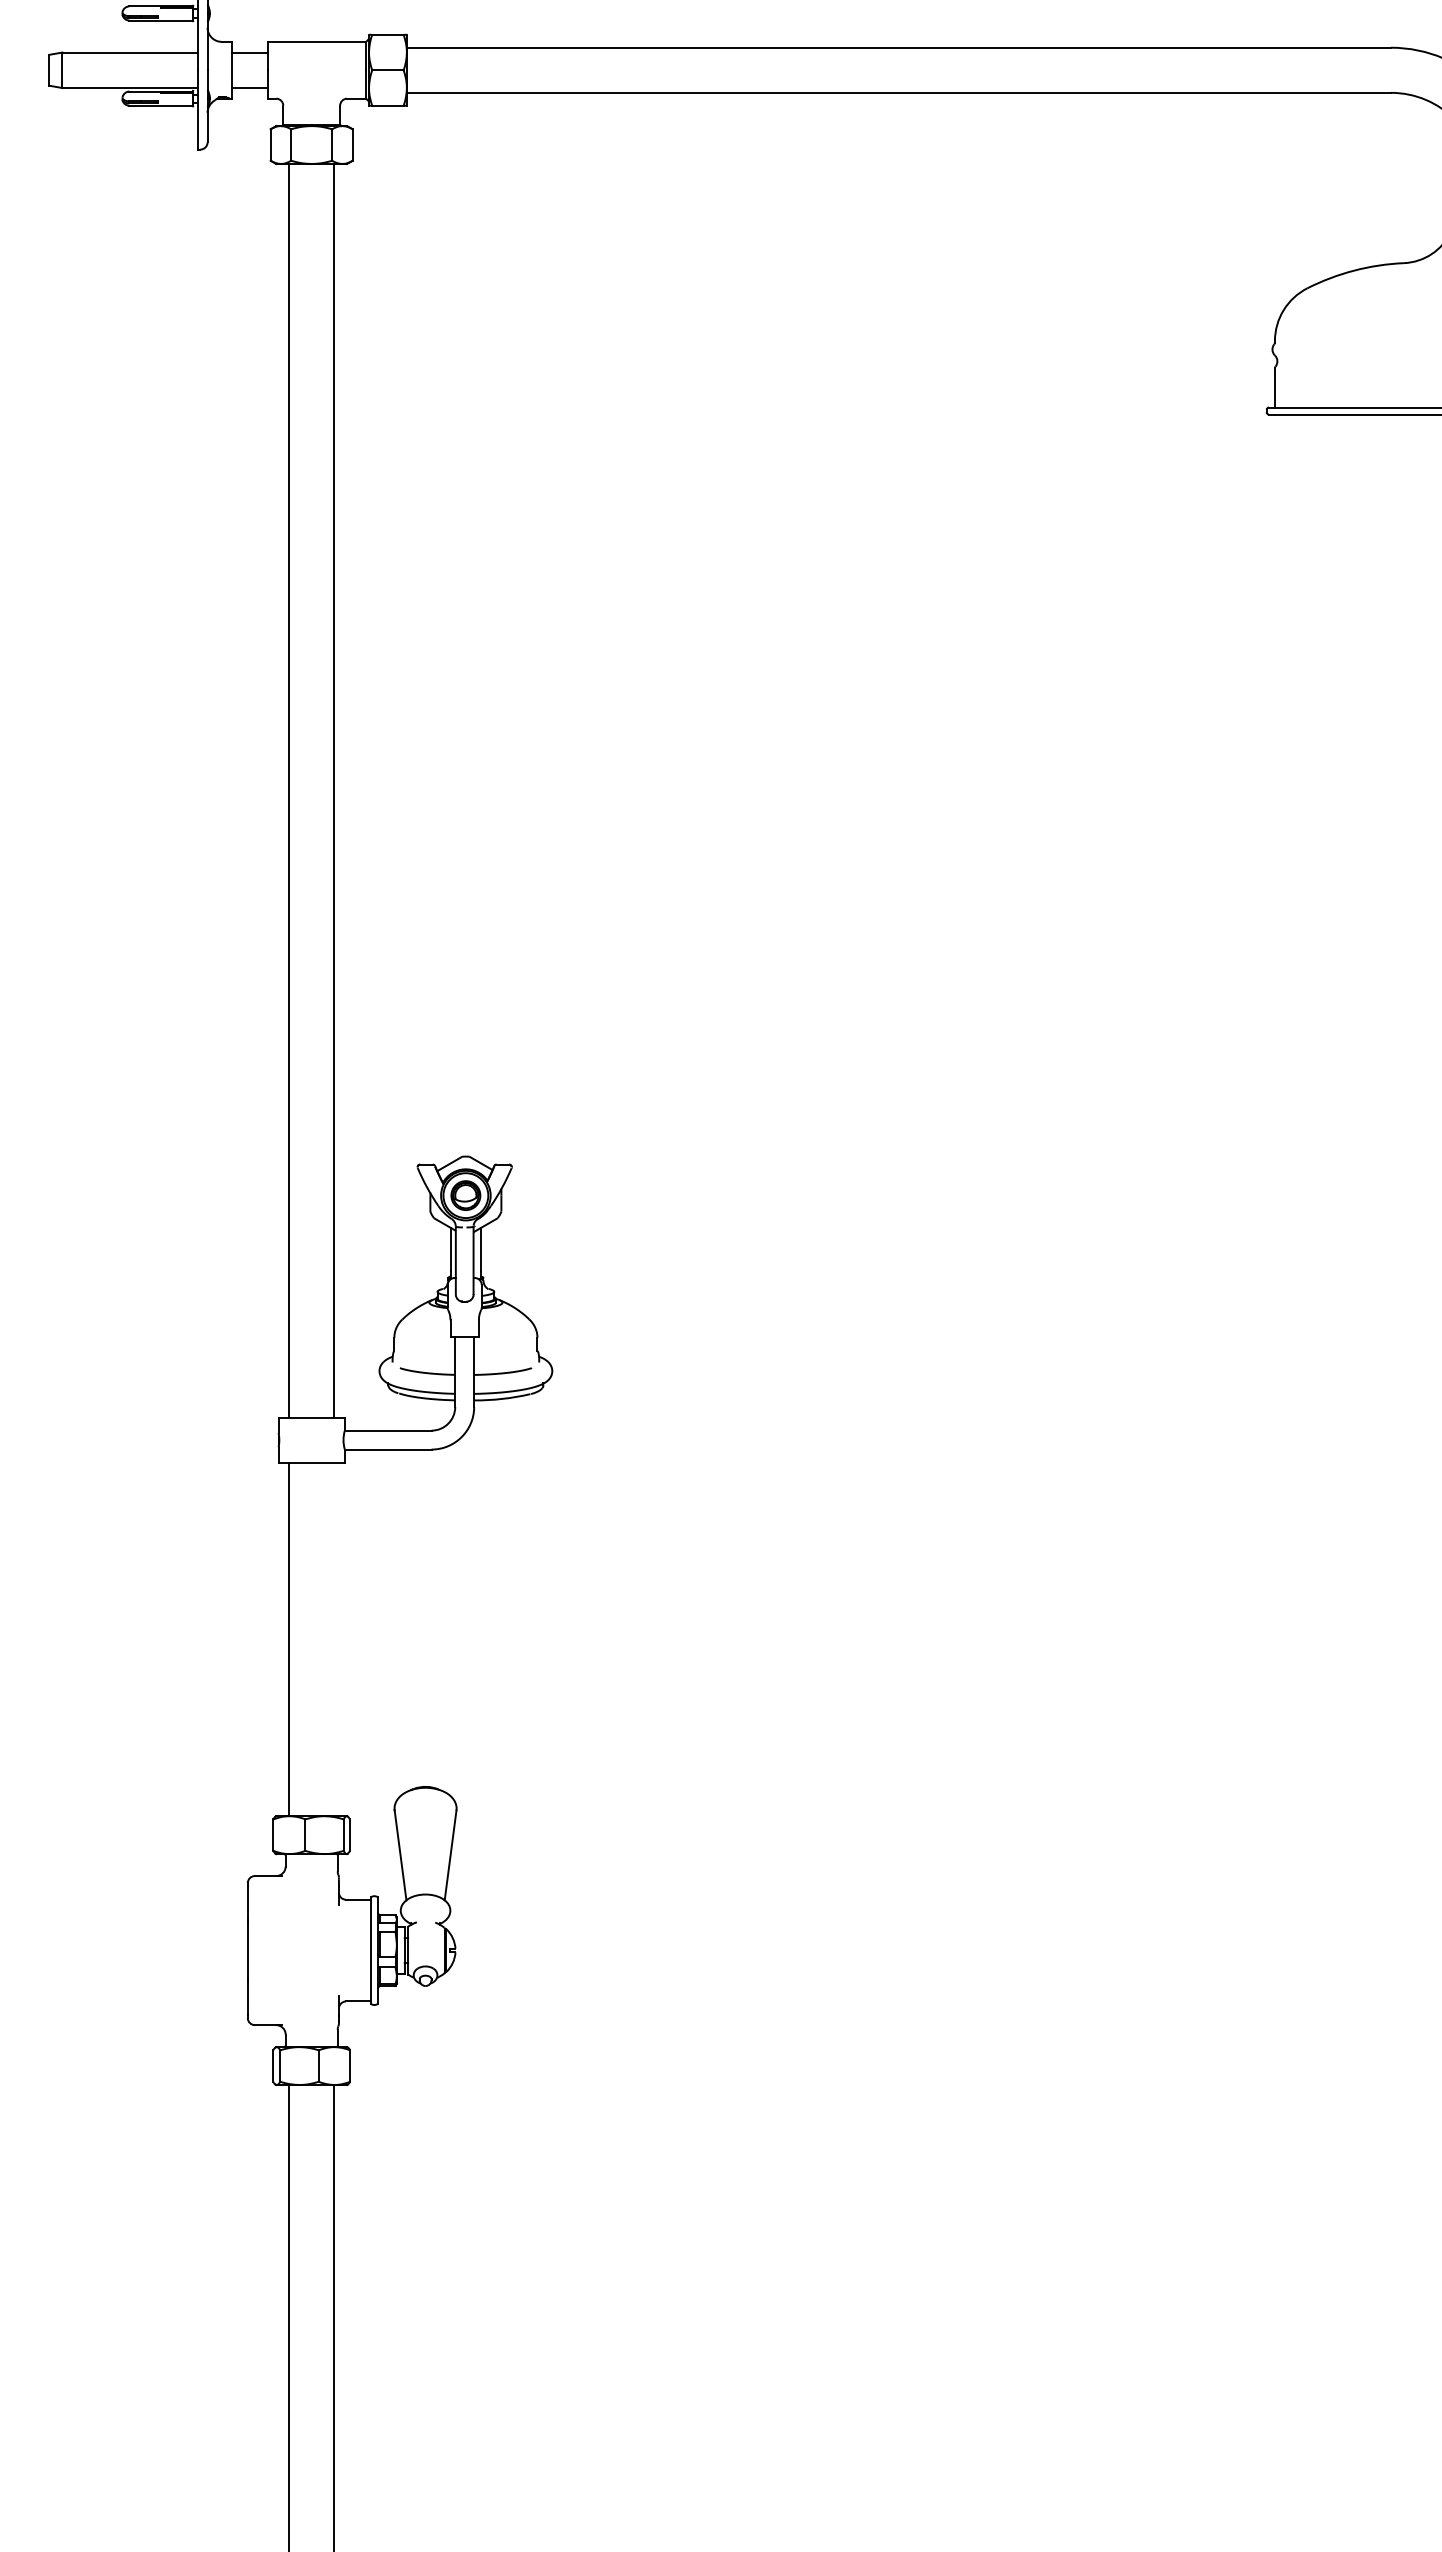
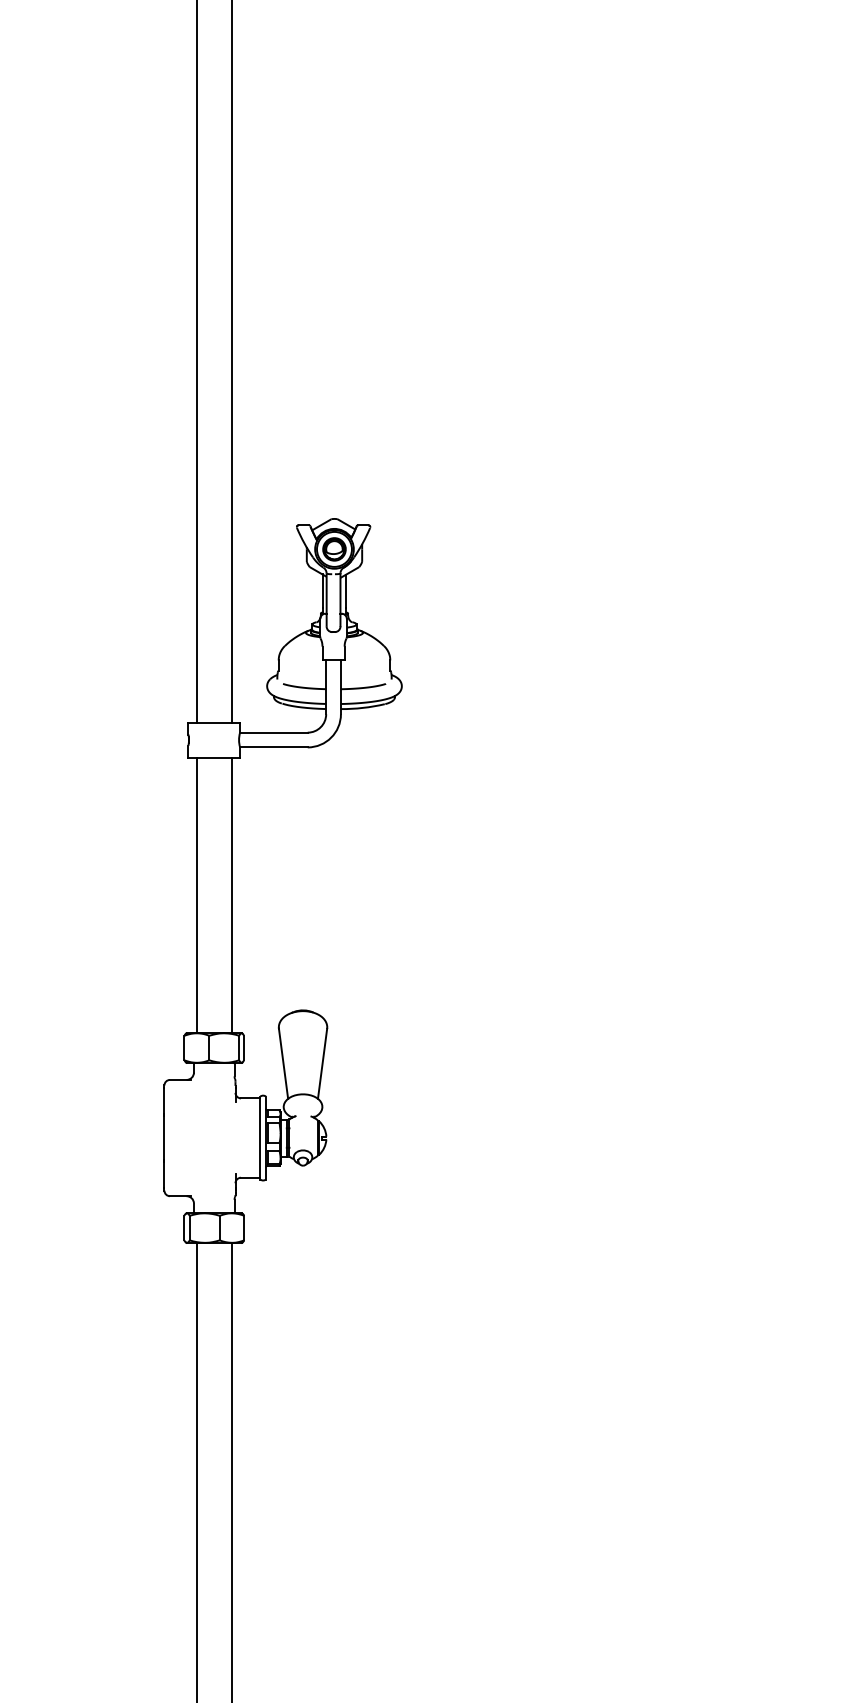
line: (334, 1639) -> (232, 895), added

